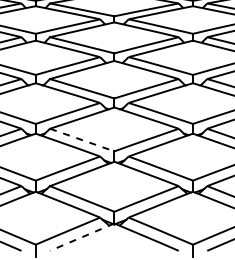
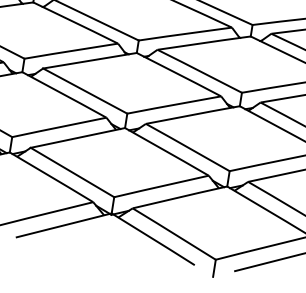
line: (82, 140) -> (85, 91), dashed -> solid
line: (82, 237) -> (64, 225), dashed -> solid

